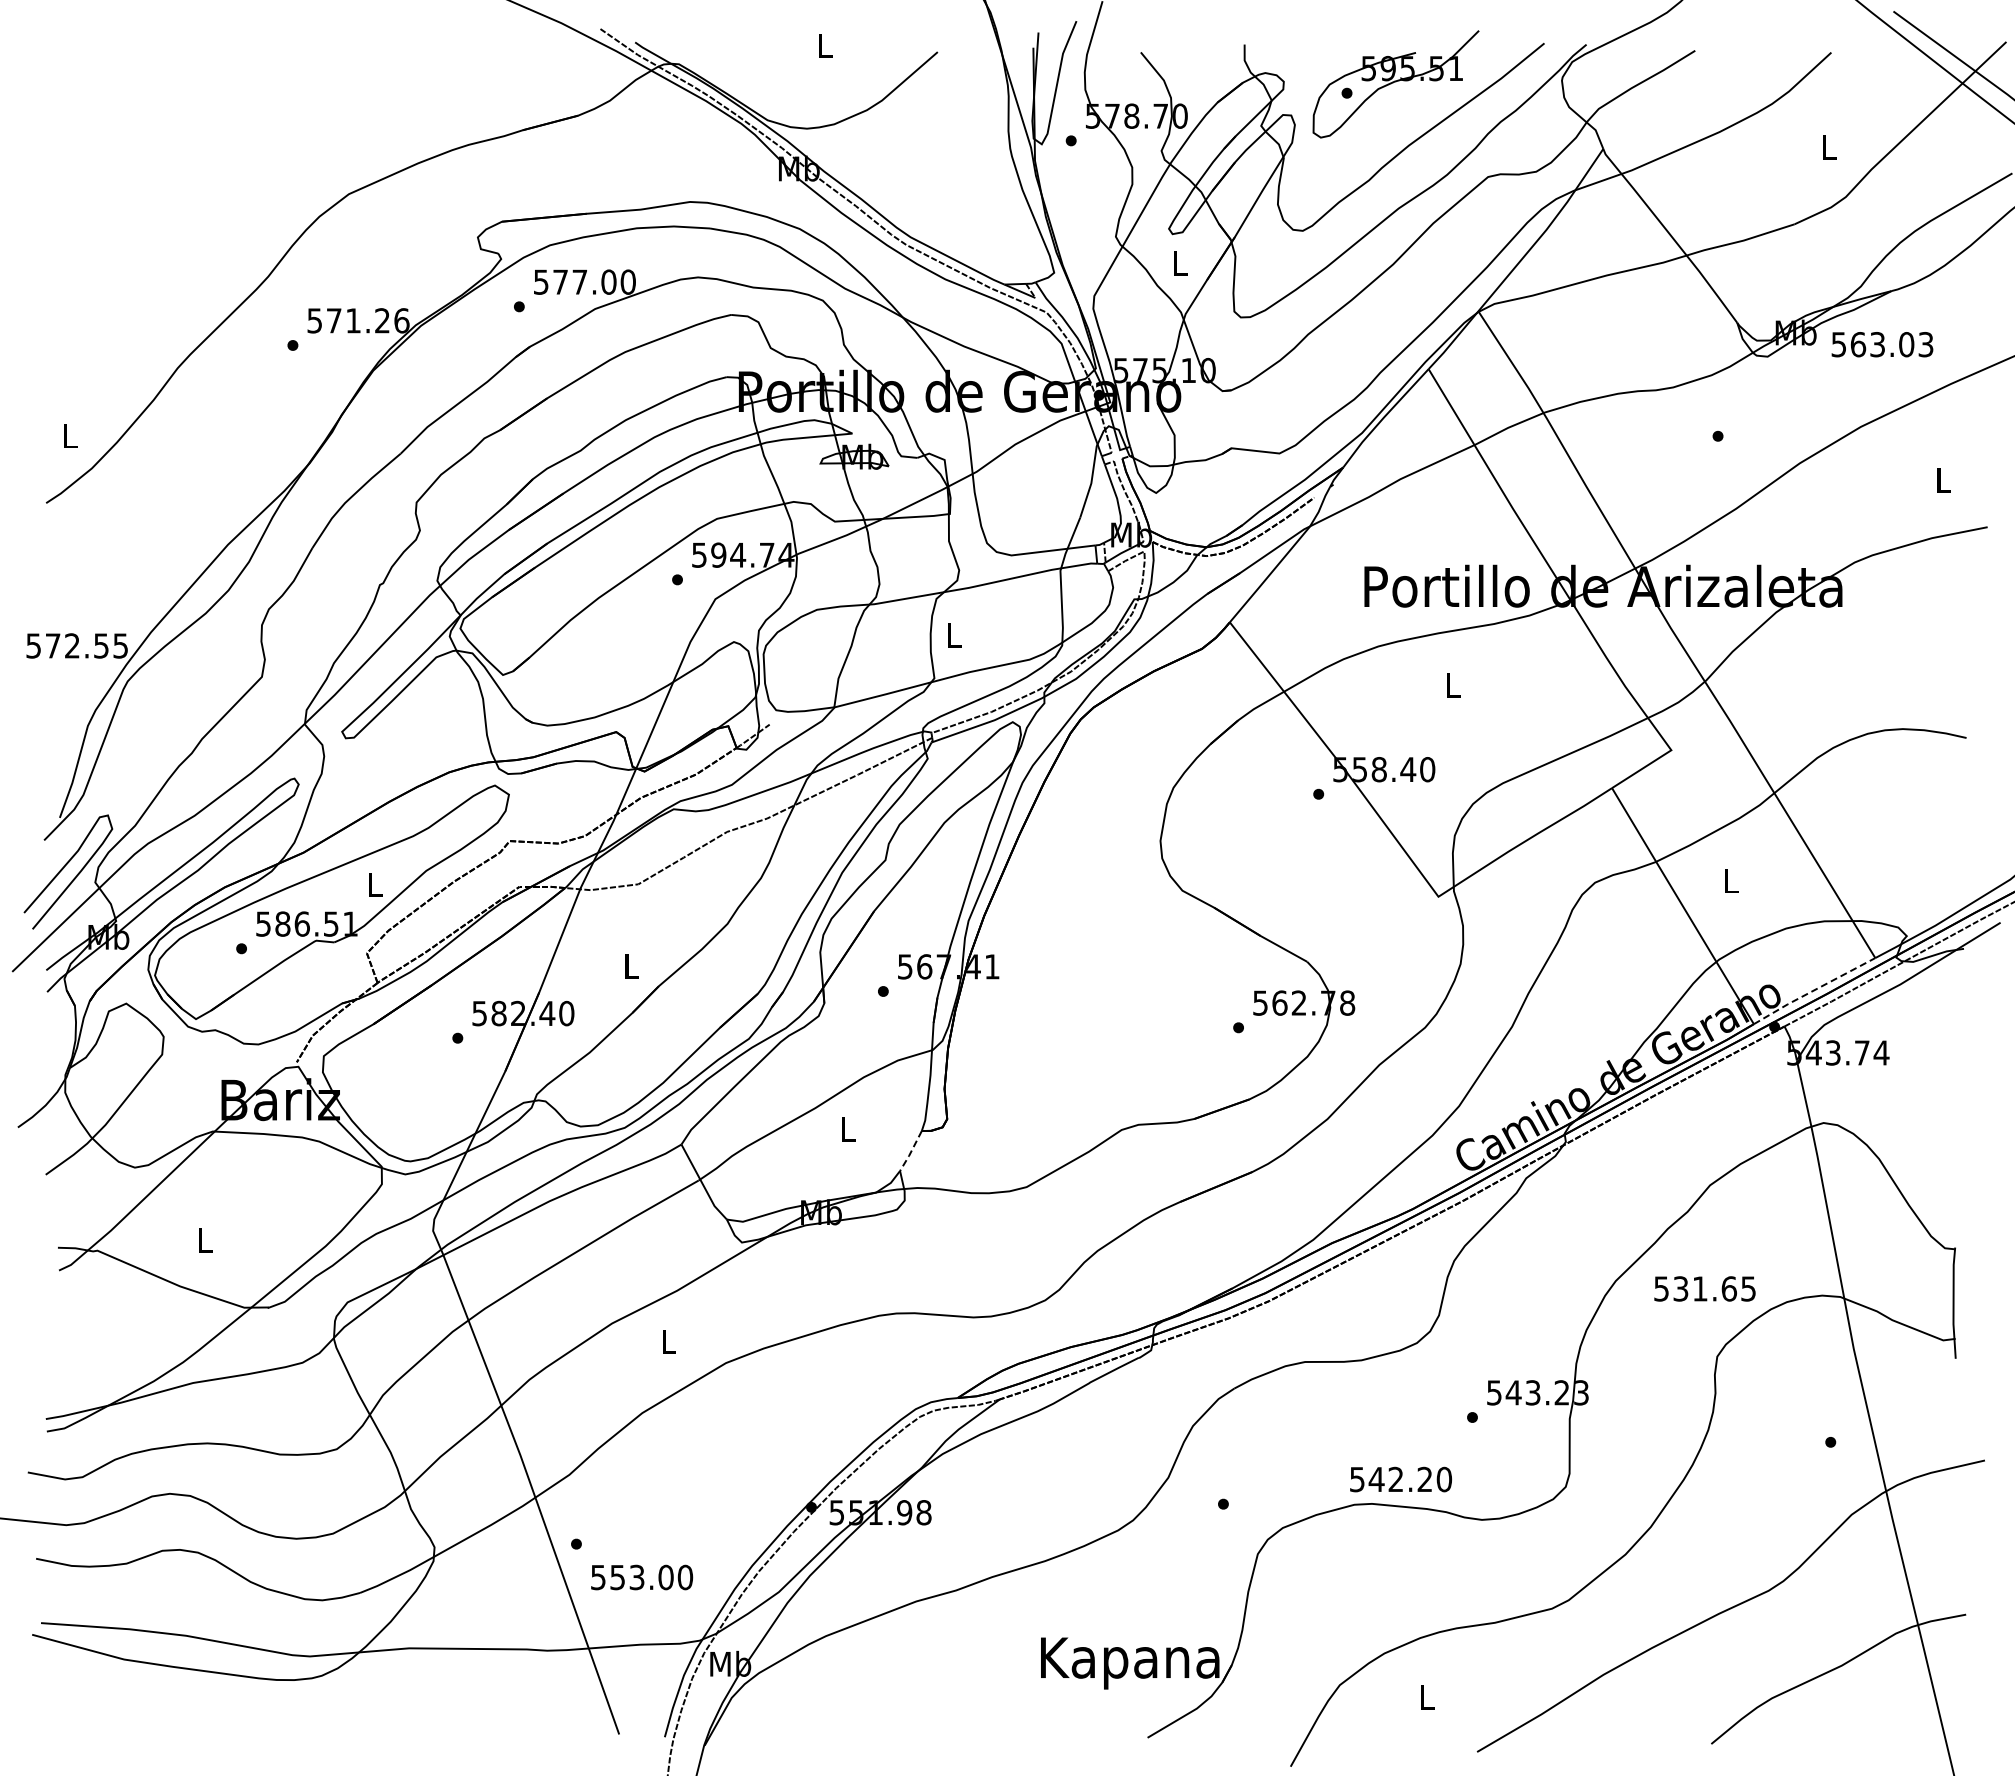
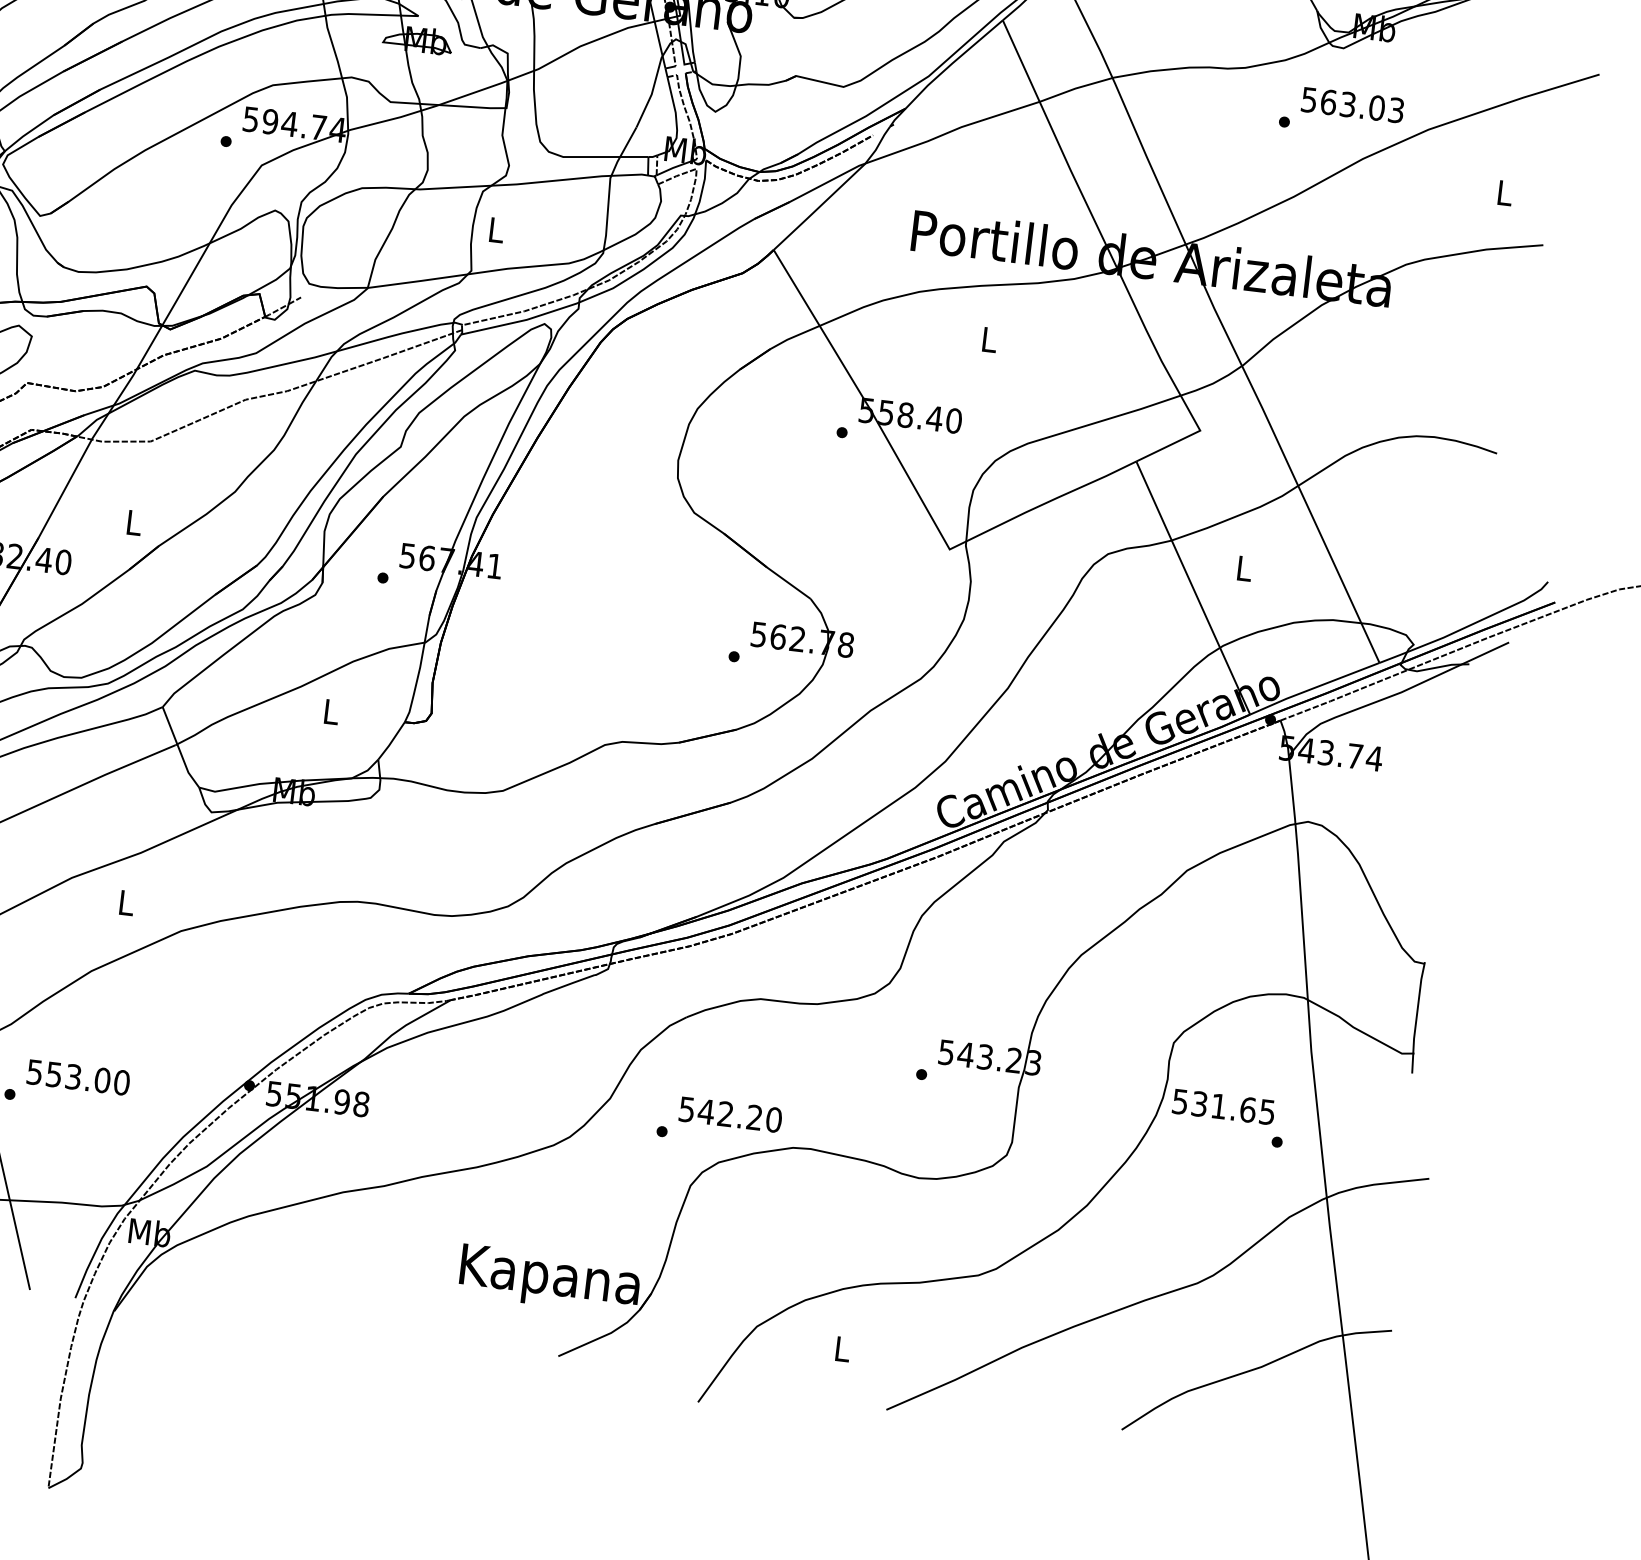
text: (1882, 344) -> (1352, 105), moved
line: (1813, 990) -> (1313, 688), dashed -> solid
line: (911, 1151) -> (392, 741), dashed -> solid
text: (1704, 1288) -> (1223, 1106), moved
text: (1400, 1479) -> (730, 1114), moved
text: (642, 1577) -> (78, 1077), moved

